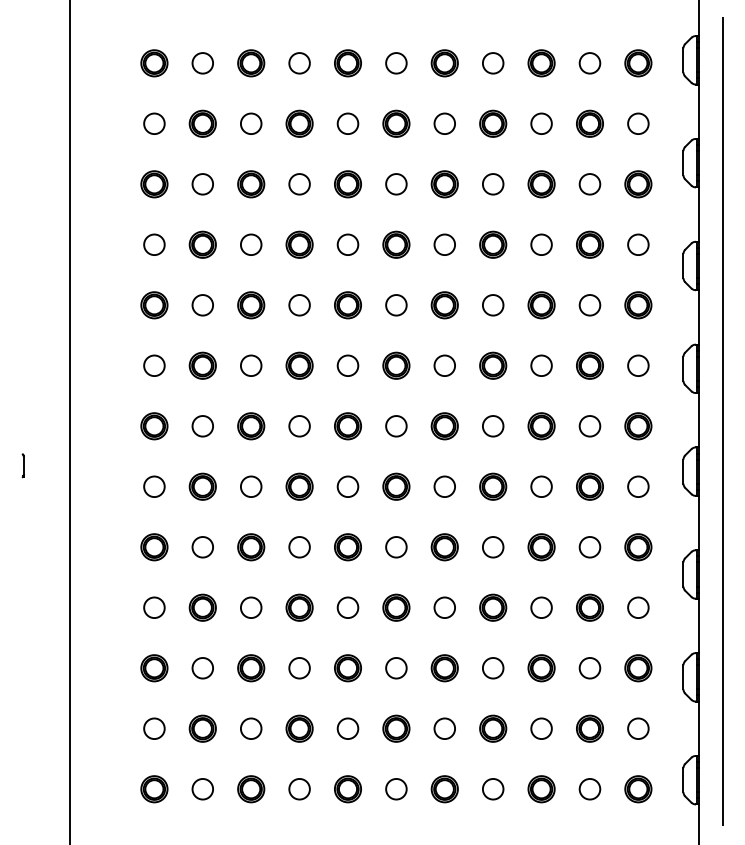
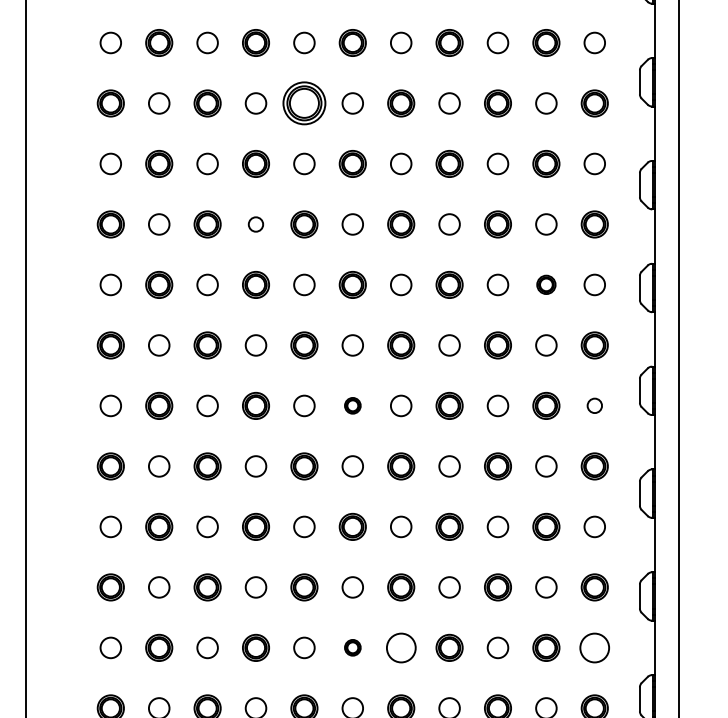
part: (347, 184) -> (303, 103), size x1.6
circle: (299, 305) -> (255, 224), size x0.7
part: (589, 365) -> (545, 284), size x0.7
part: (396, 486) -> (352, 405), size x0.6
circle: (638, 486) -> (594, 405), size x0.7
part: (396, 728) -> (352, 647), size x0.6
circle: (444, 728) -> (400, 647), size x1.4
circle: (638, 728) -> (594, 647), size x1.4

